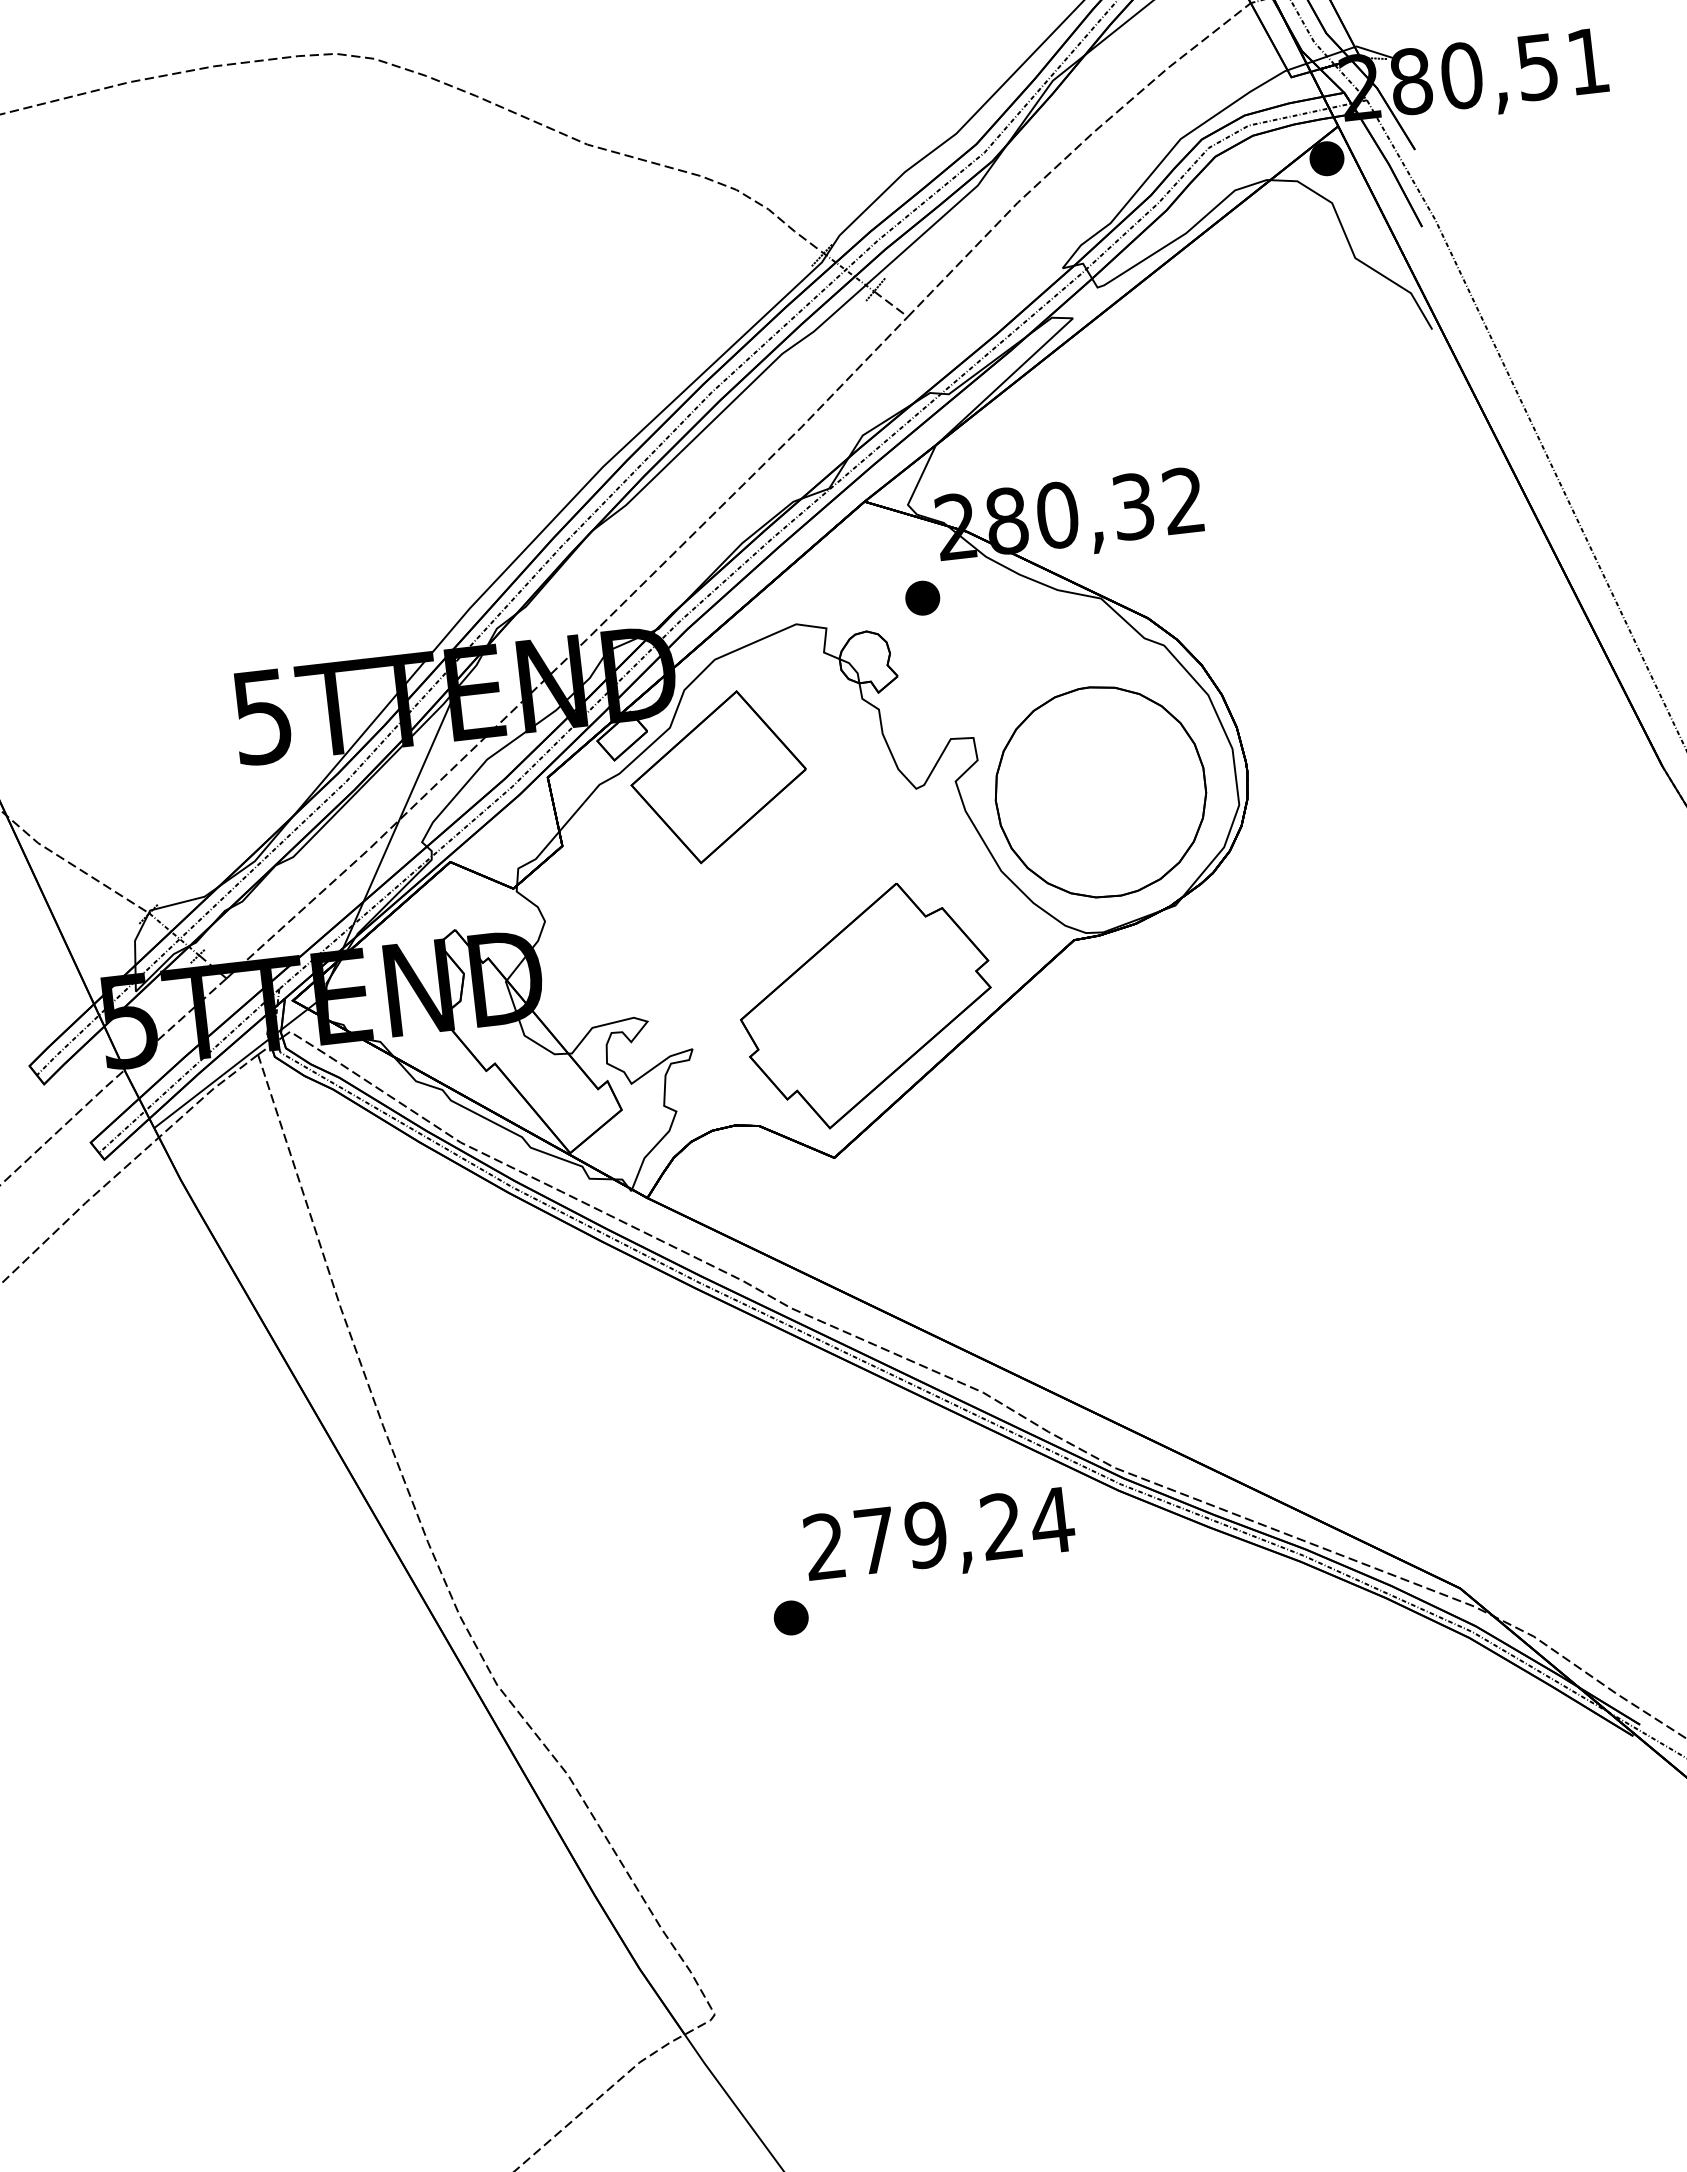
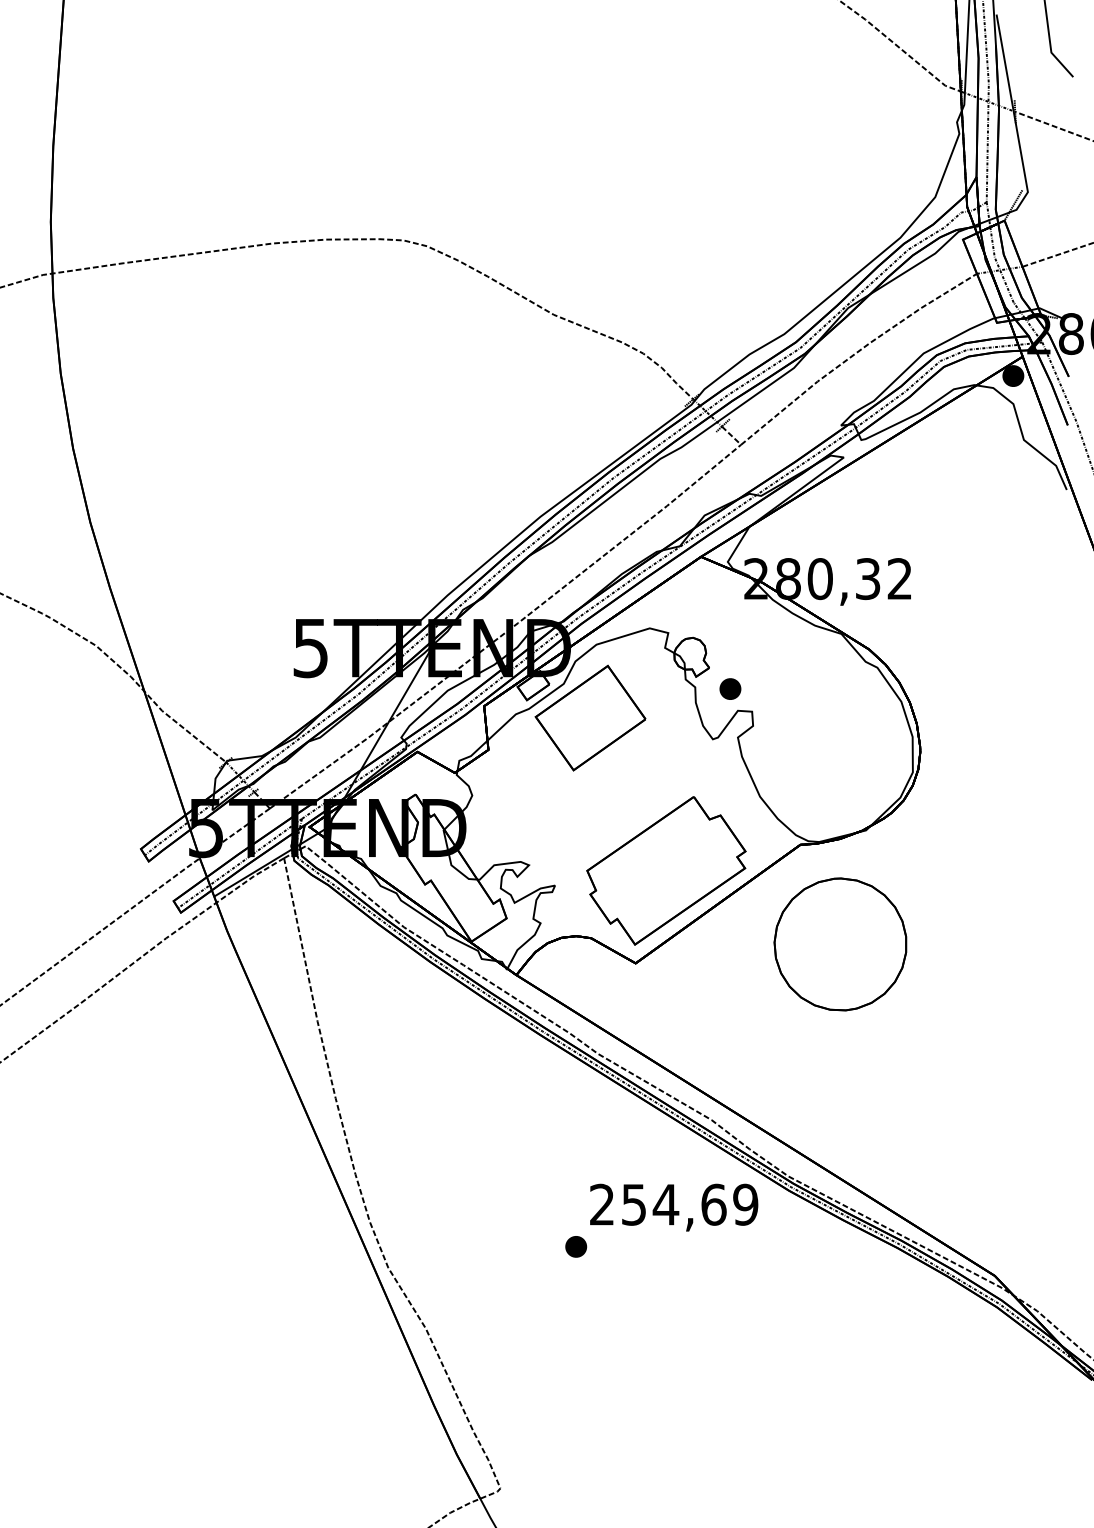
part: (922, 597) -> (730, 688), moved
part: (1100, 792) -> (840, 944), moved
text: (964, 1530) -> (690, 1204), 279,24 -> 254,69

